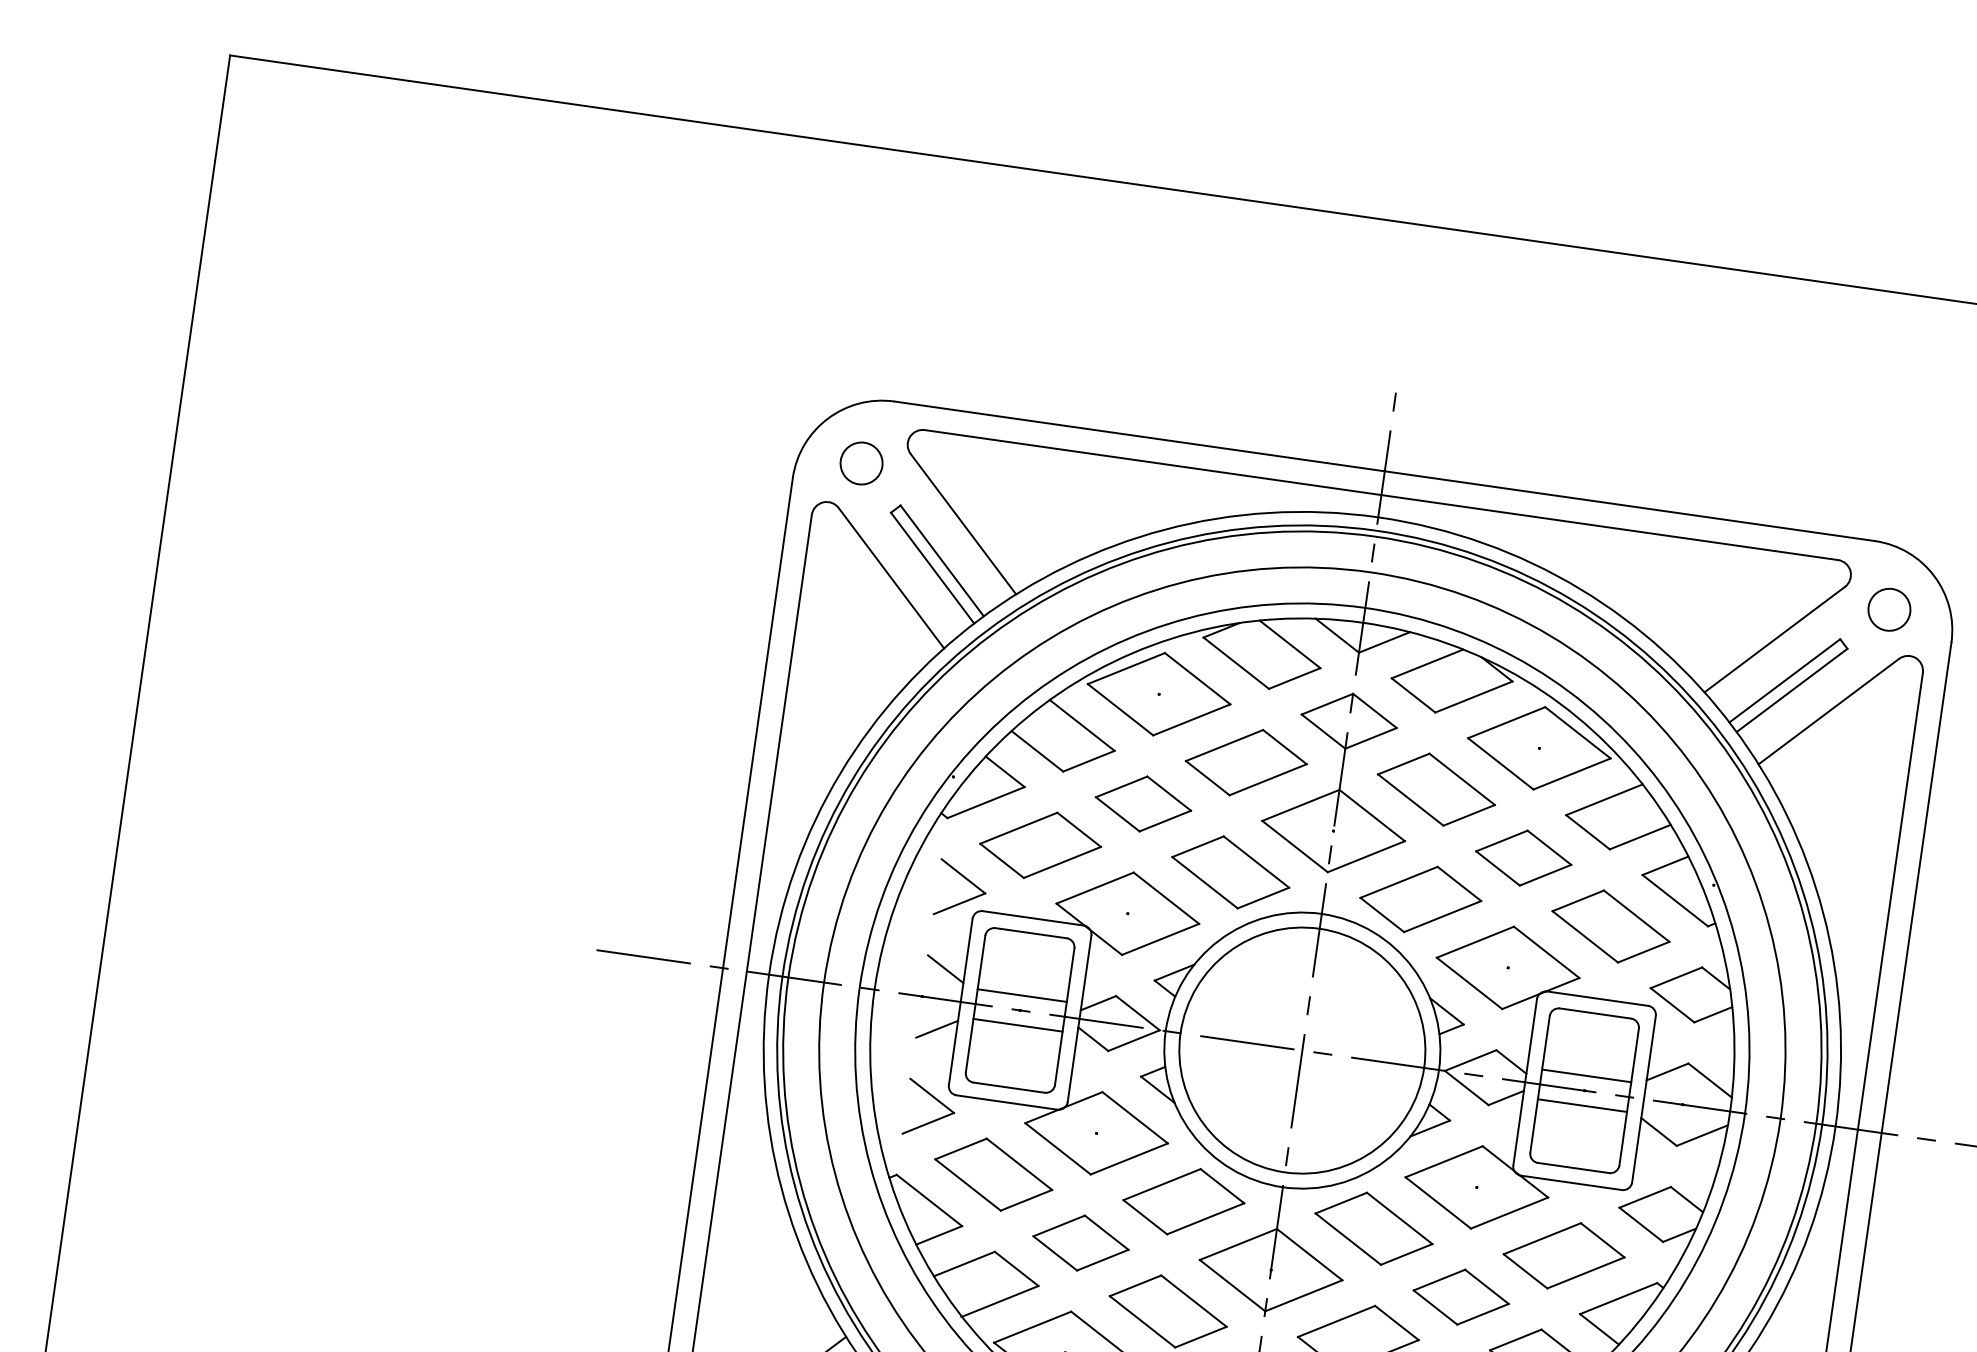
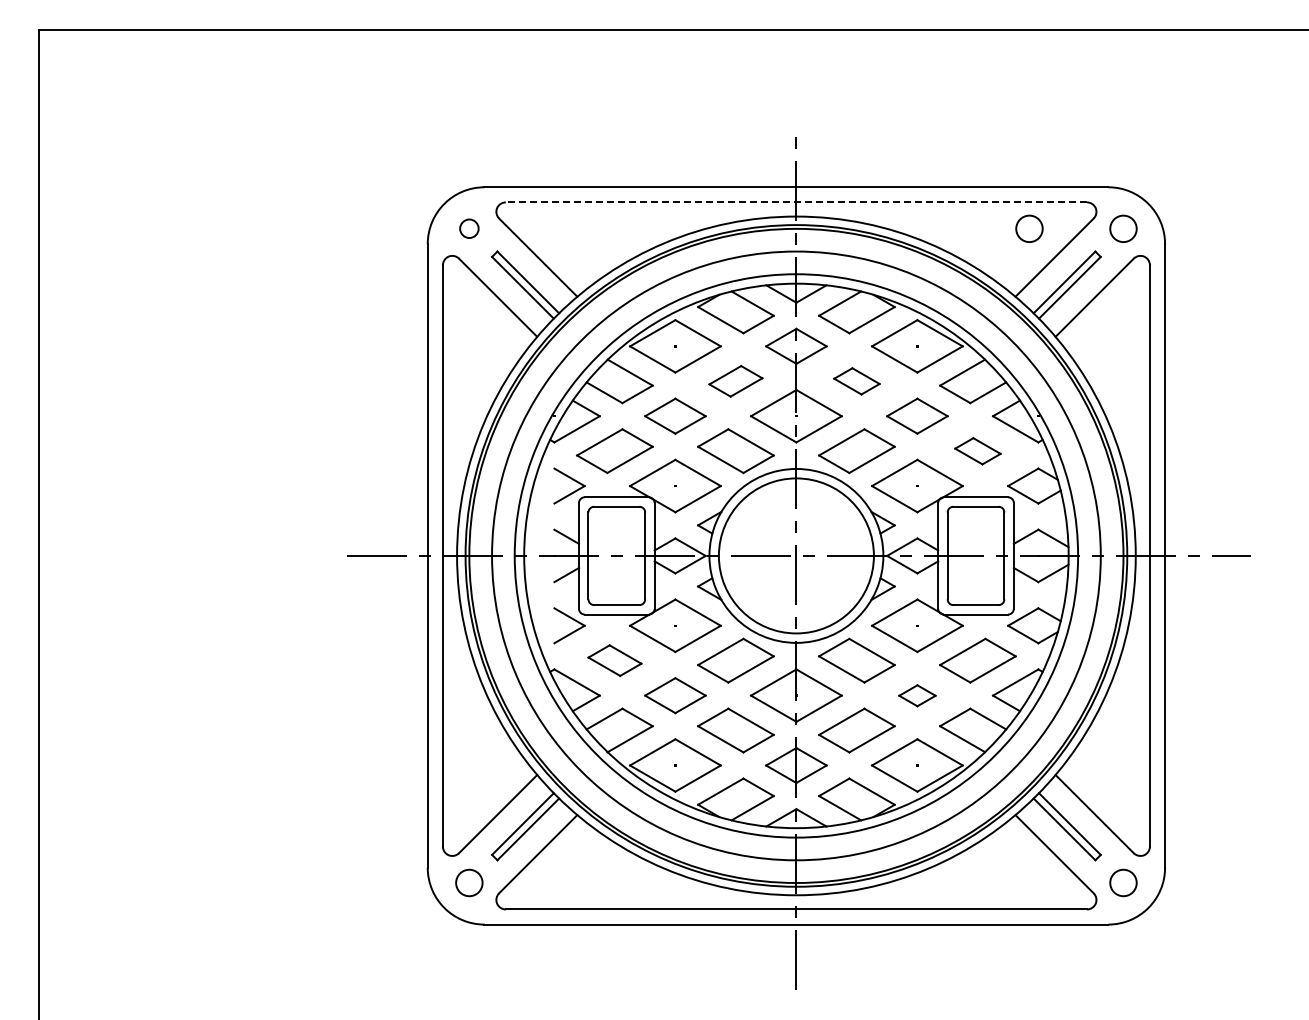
circle: (861, 462) -> (469, 228), size x0.7
line: (1381, 495) -> (796, 202), solid -> dashed
circle: (1741, 588) -> (1029, 228), added
part: (1245, 762) -> (735, 381), size x0.7
part: (1435, 789) -> (856, 381), size x0.6
part: (1610, 926) -> (977, 451), size x0.6
line: (1021, 995) -> (616, 546), removed
line: (1017, 1025) -> (616, 565), removed
line: (1585, 1075) -> (975, 546), removed
line: (1581, 1105) -> (975, 565), removed
part: (993, 1174) -> (614, 660), size x0.7
part: (1461, 1296) -> (917, 695), size x0.6

